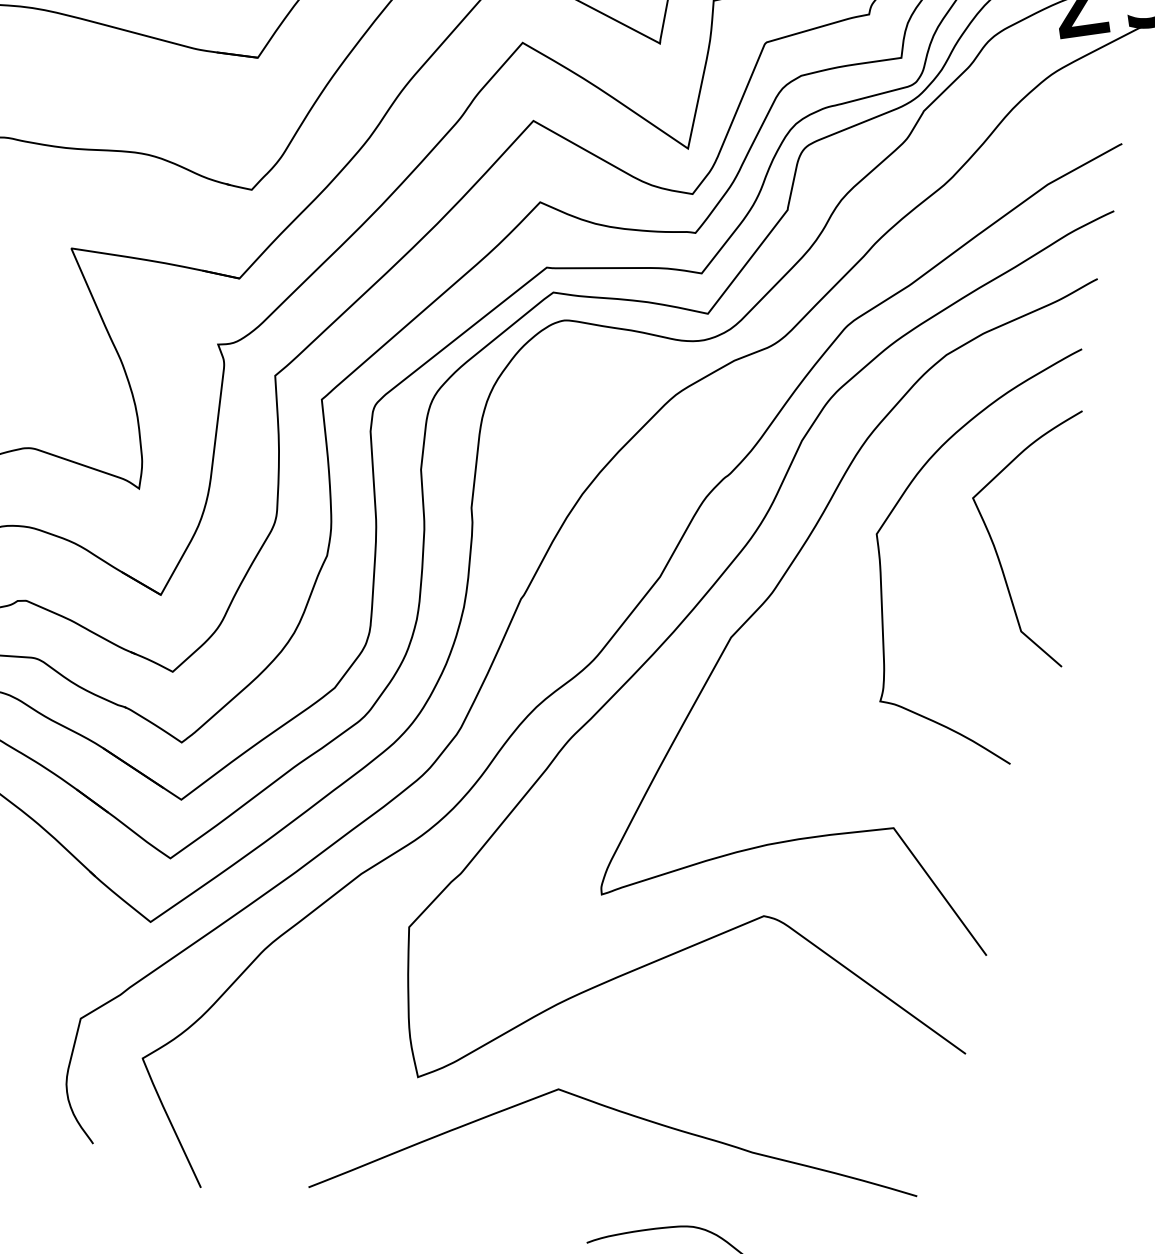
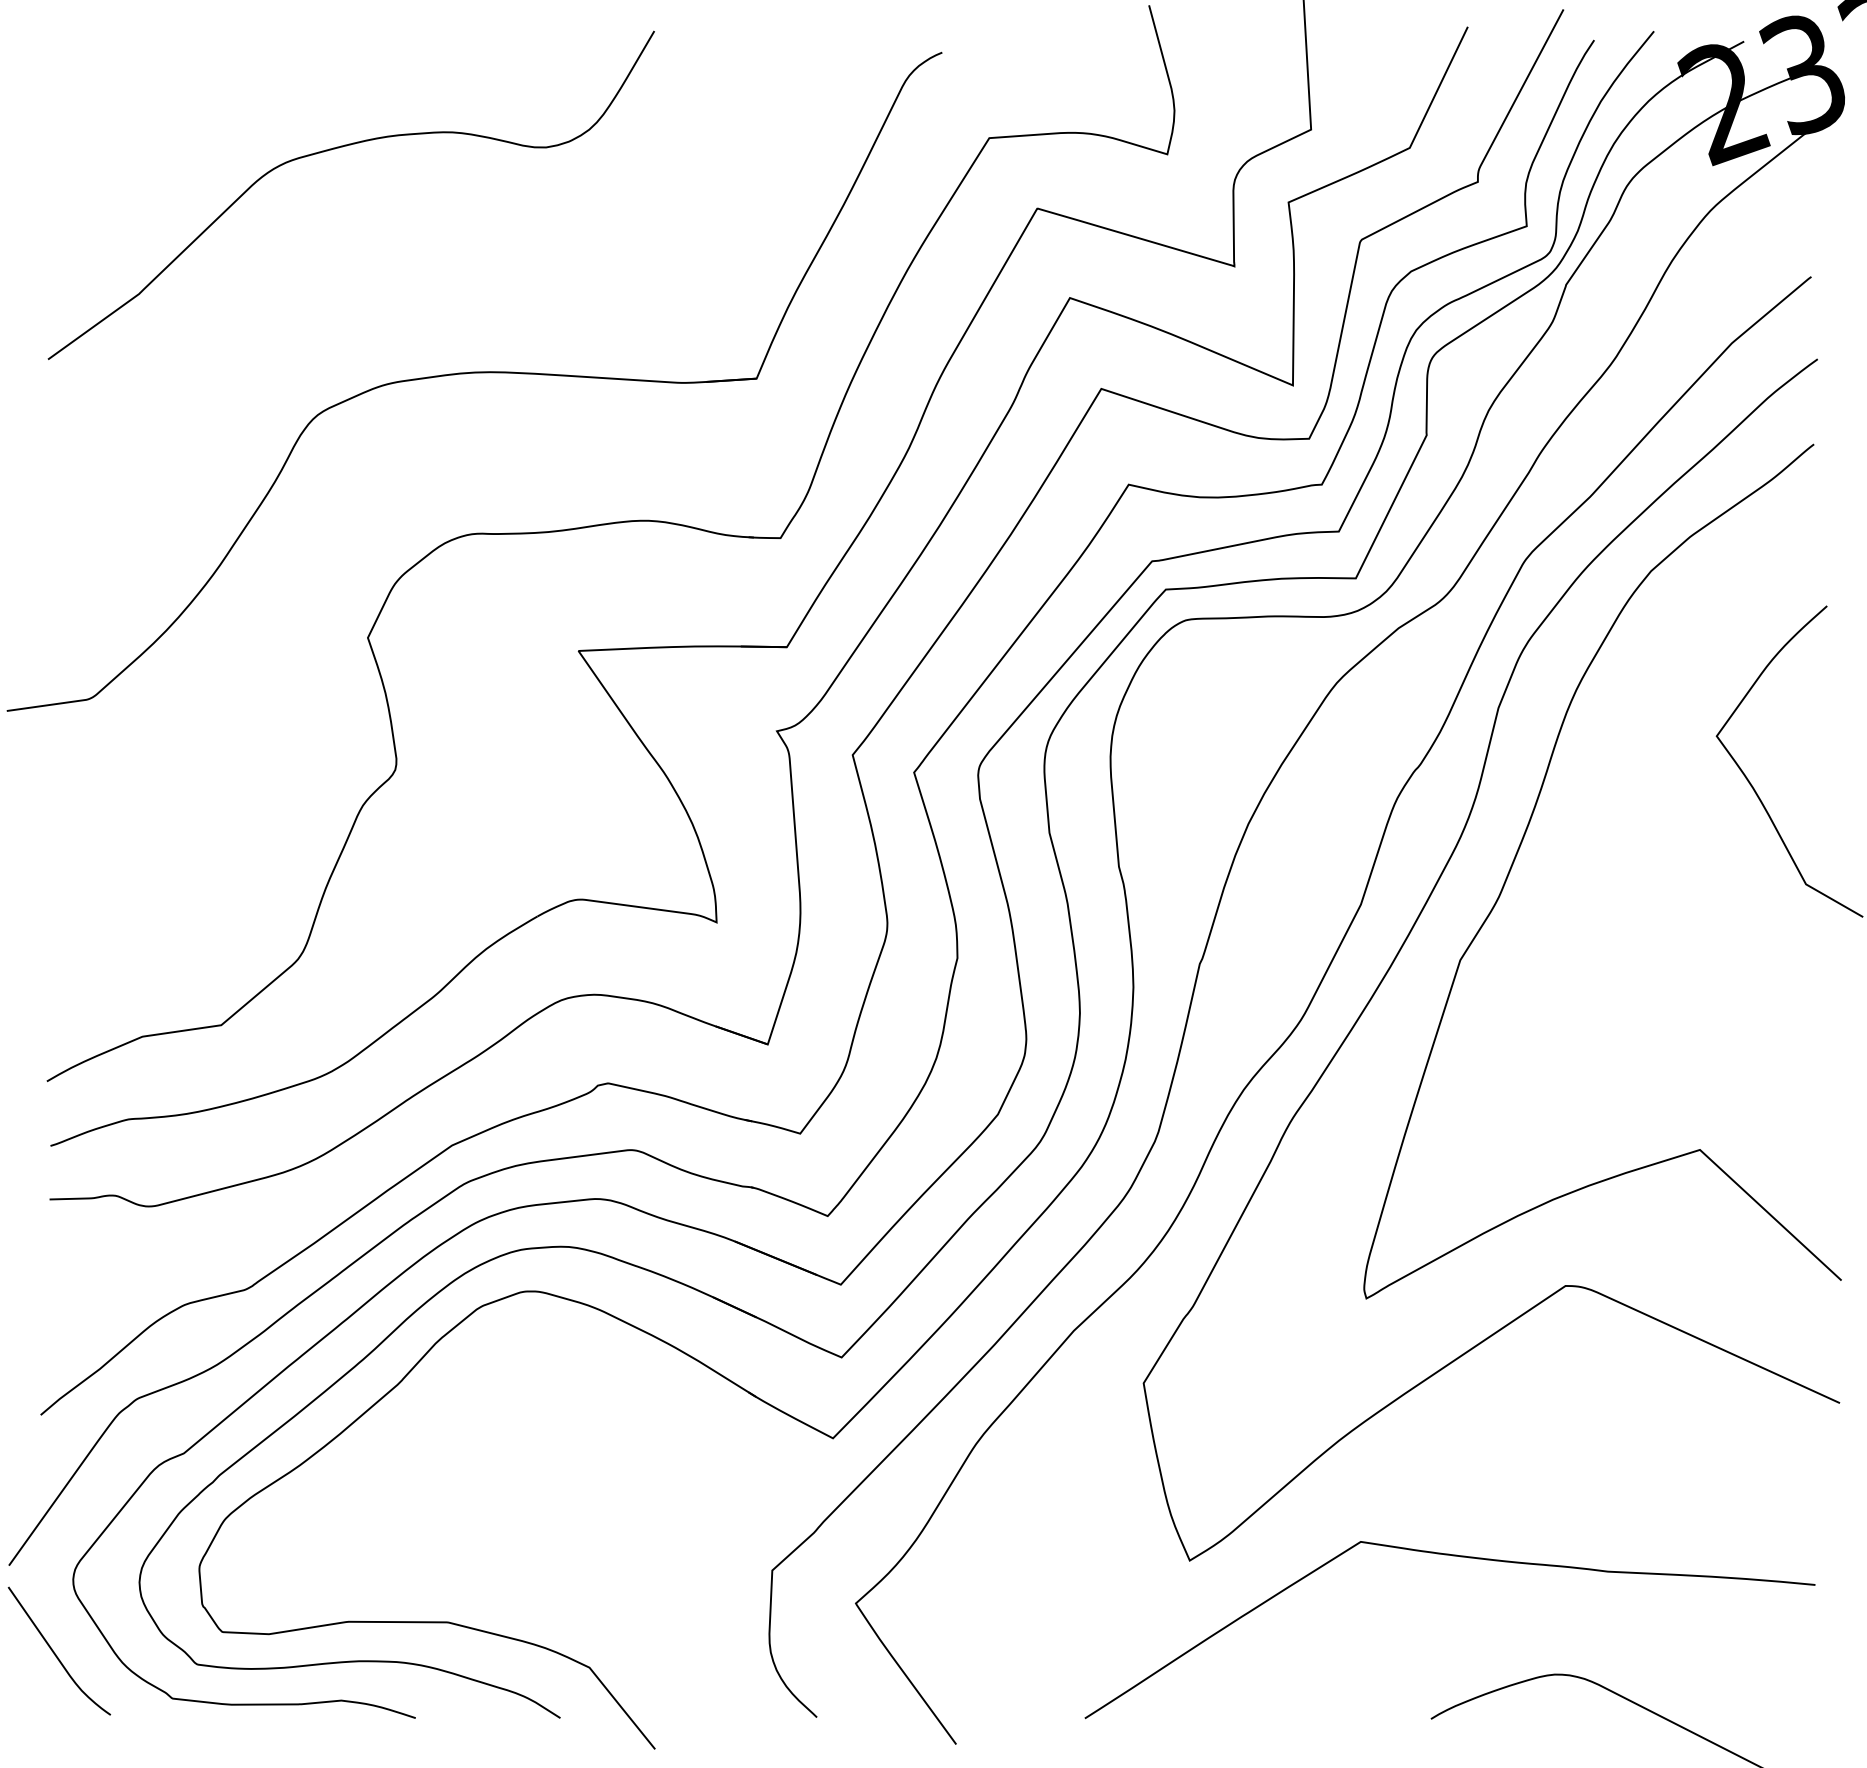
curve: (900, 499) -> (1630, 755), removed

